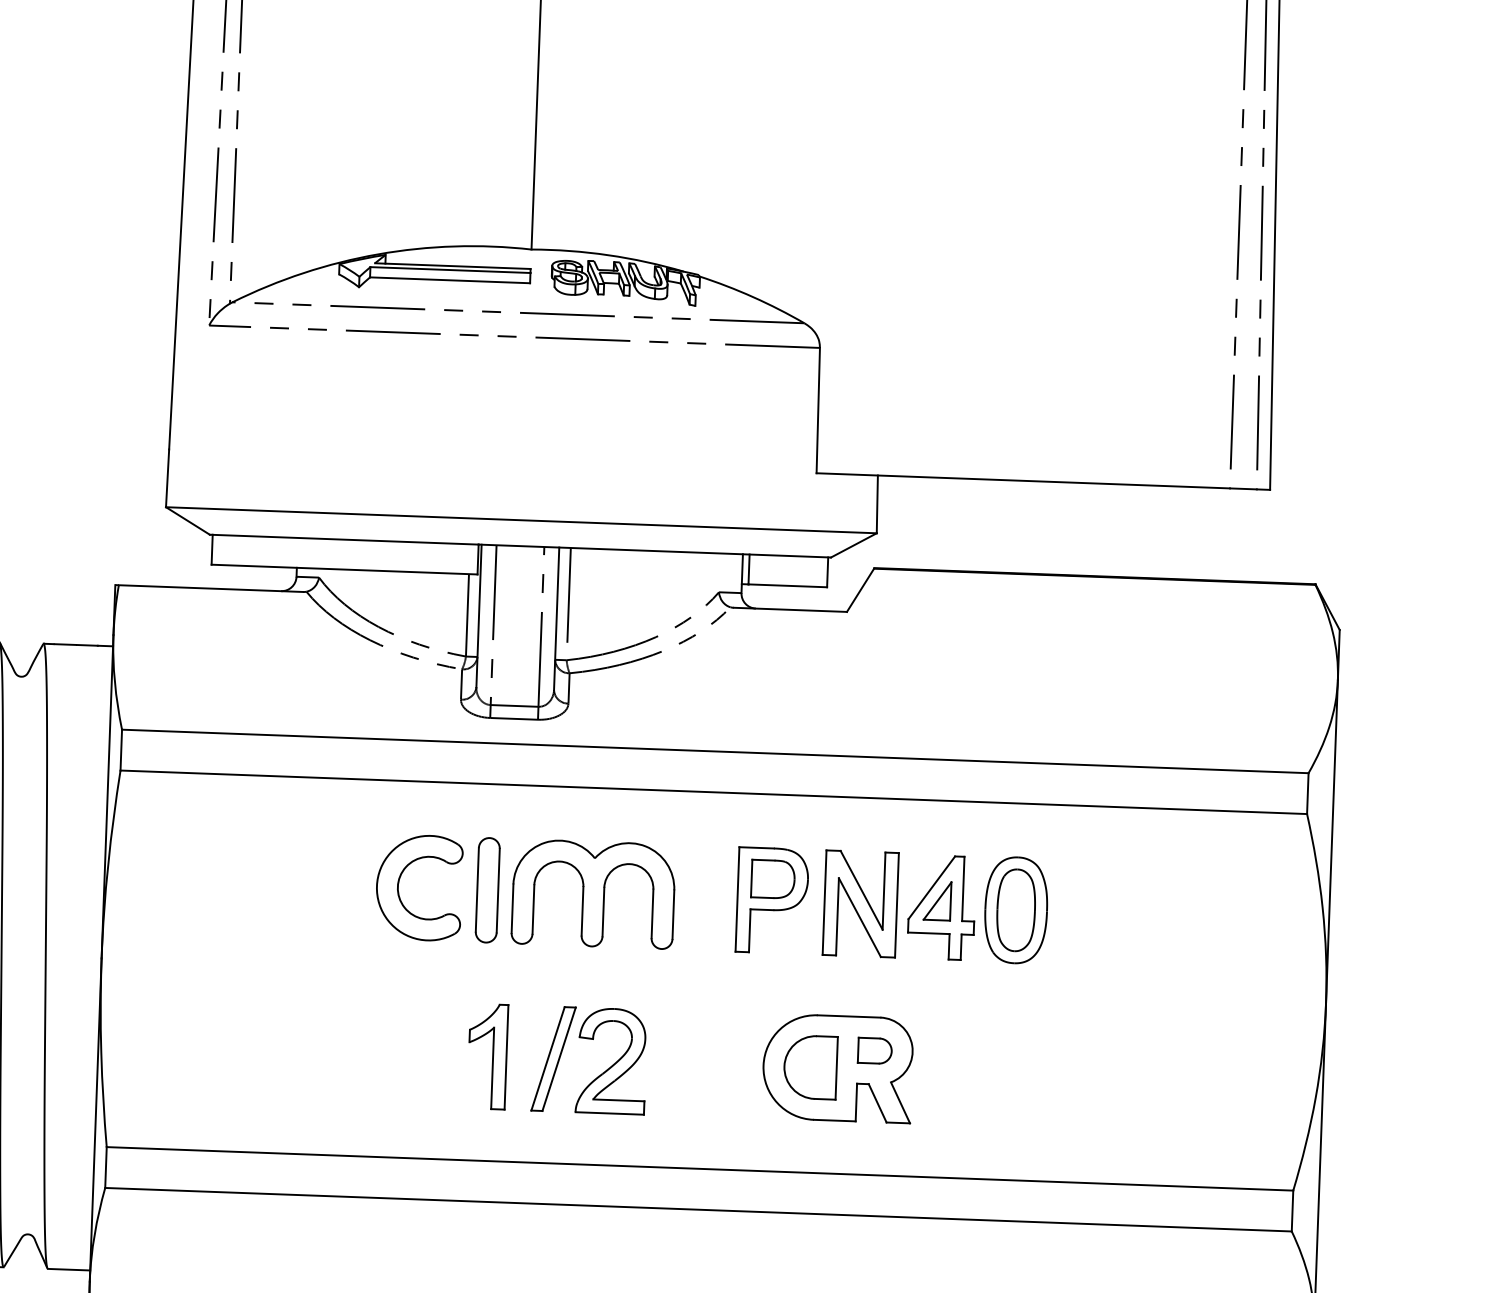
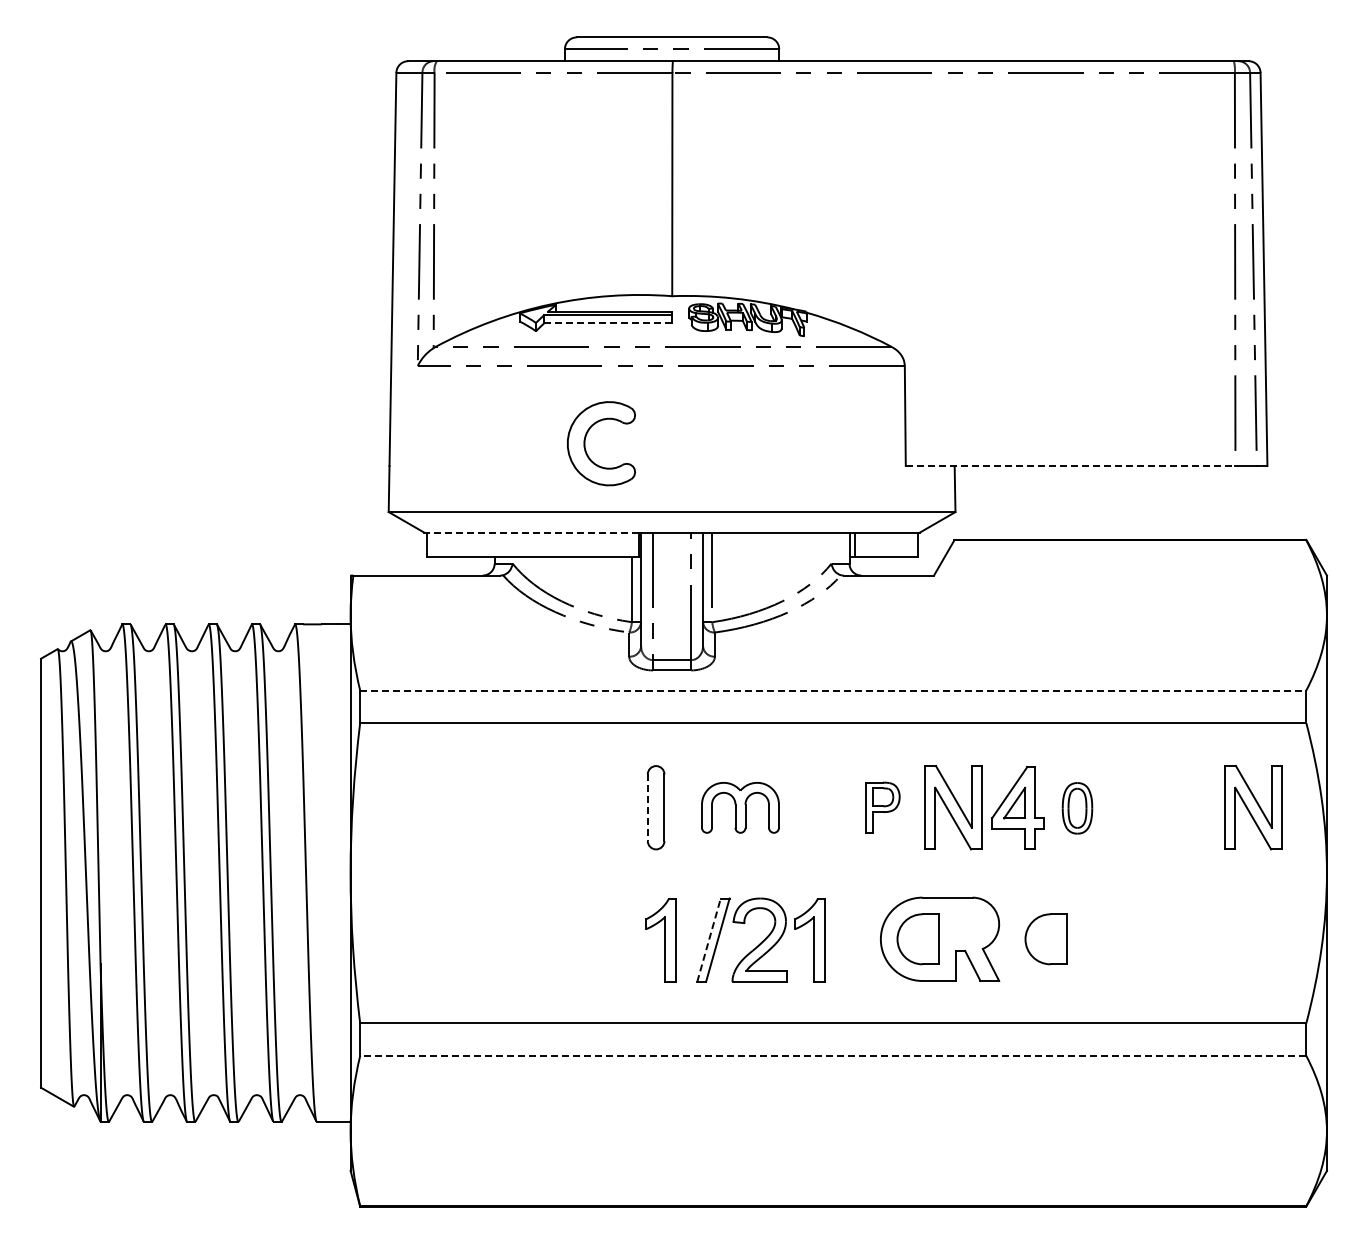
line: (450, 280) -> (608, 323), solid -> dashed
line: (1023, 481) -> (1070, 466), solid -> dashed
line: (345, 539) -> (532, 532), solid -> dashed
line: (715, 751) -> (833, 690), solid -> dashed
part: (399, 886) -> (585, 443), moved
line: (476, 890) -> (647, 808), solid -> dashed
part: (593, 893) -> (740, 807), size x0.6
part: (771, 900) -> (882, 807), size x0.6
part: (1016, 910) -> (1077, 808), size x0.6
part: (1236, 917) -> (1253, 807), added
part: (875, 1051) -> (969, 924), removed
line: (548, 1058) -> (709, 939), solid -> dashed
part: (674, 1063) -> (809, 940), added
part: (970, 1073) -> (1045, 939), added
line: (697, 1209) -> (832, 1055), solid -> dashed

